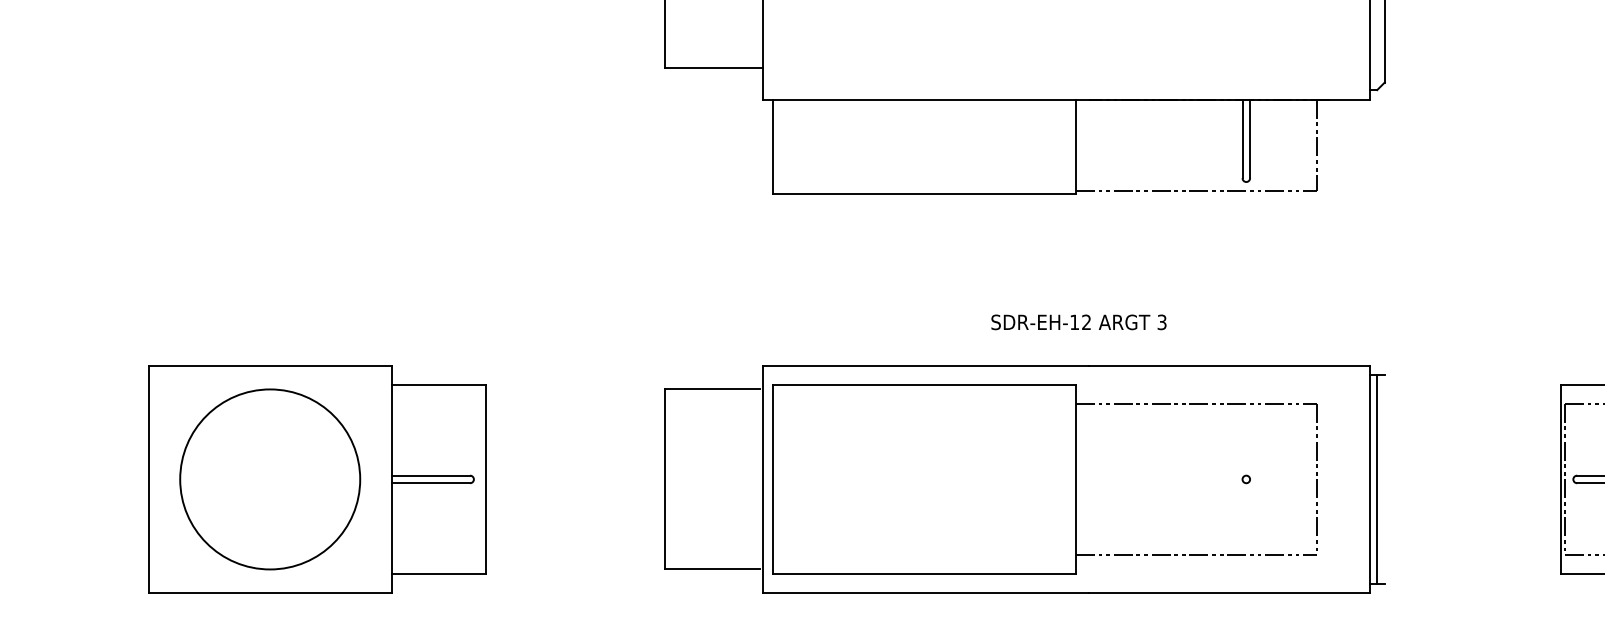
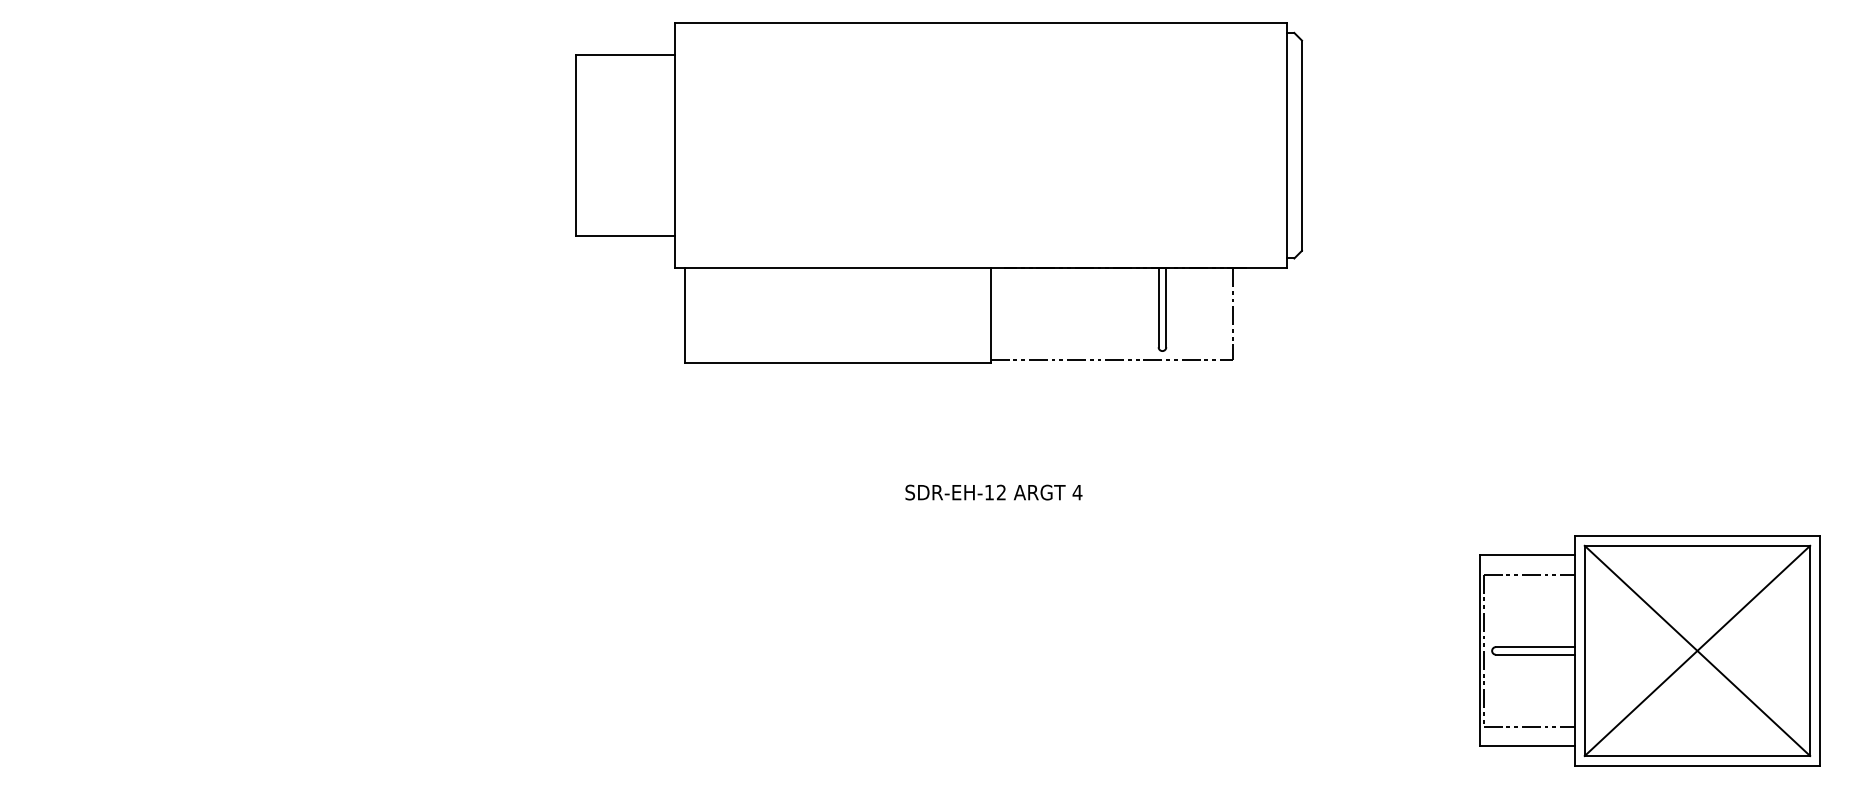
text: (1162, 322) -> (1077, 492), 3 -> 4
part: (316, 479) -> (225, 650), removed
part: (1024, 479) -> (938, 650), removed

